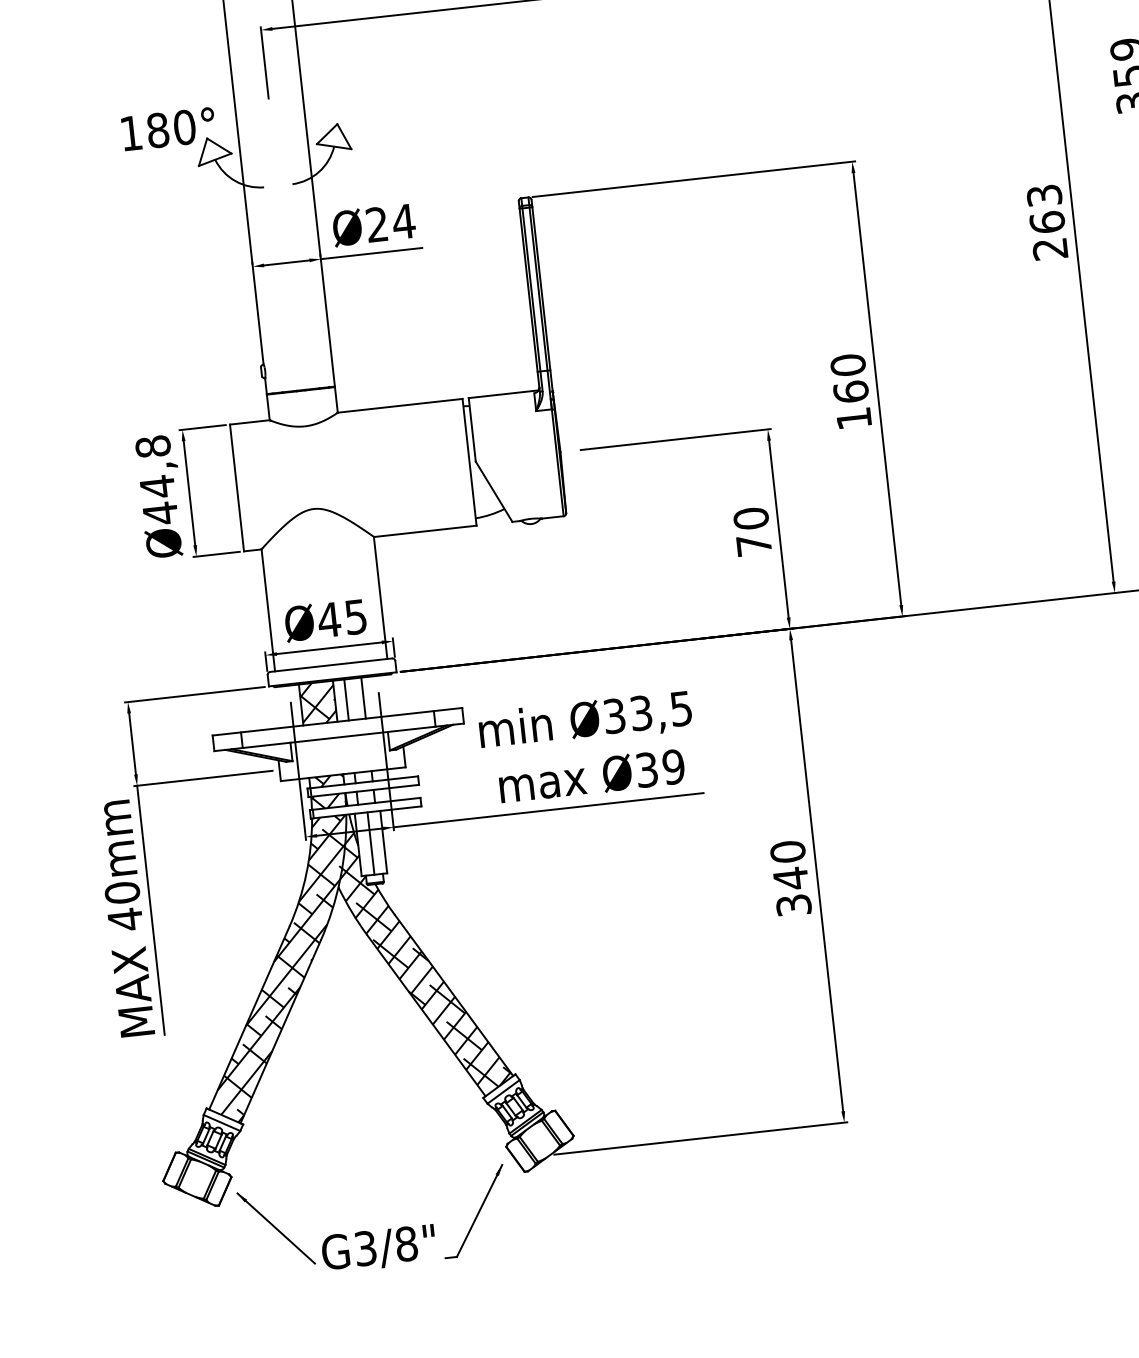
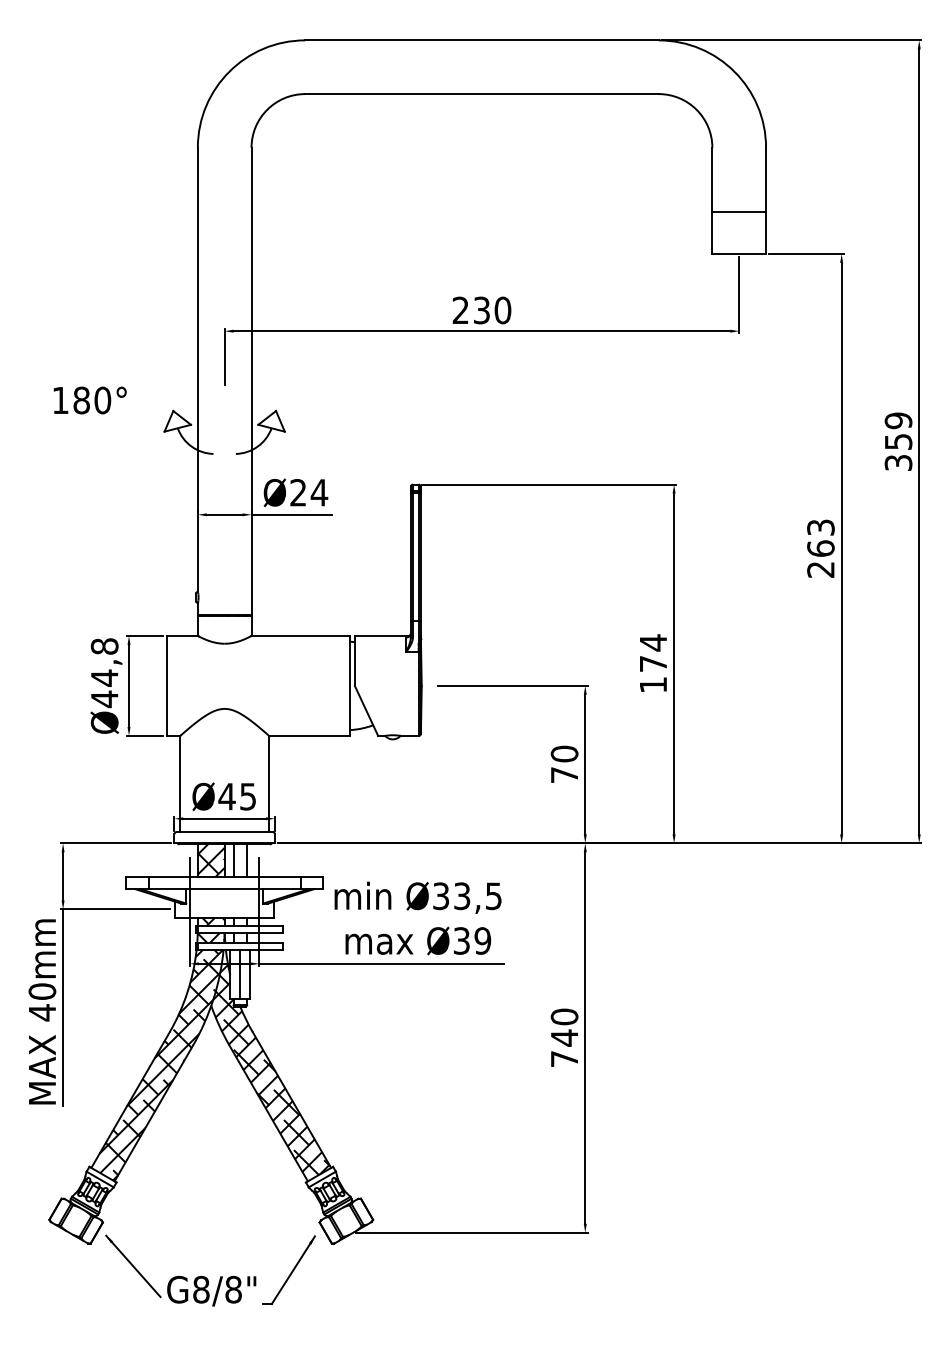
text: (167, 129) -> (89, 400), moved
text: (849, 378) -> (653, 653), 160 -> 174
text: (793, 905) -> (564, 1059), 340 -> 740
text: (365, 1248) -> (201, 1289), G3/8" -> G8/8"

